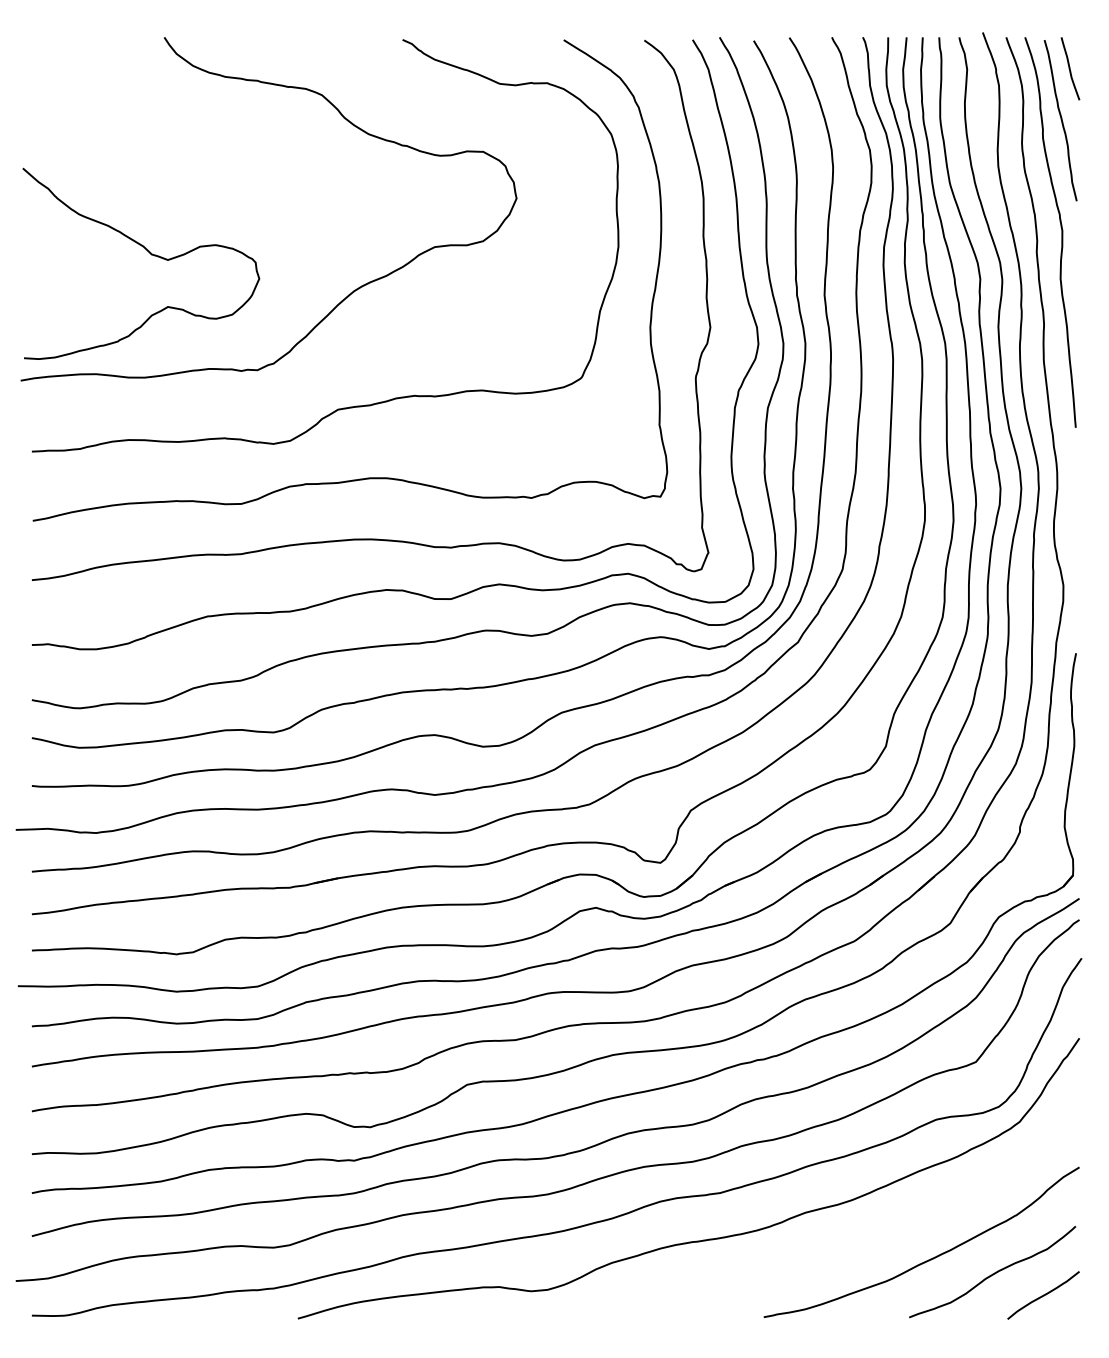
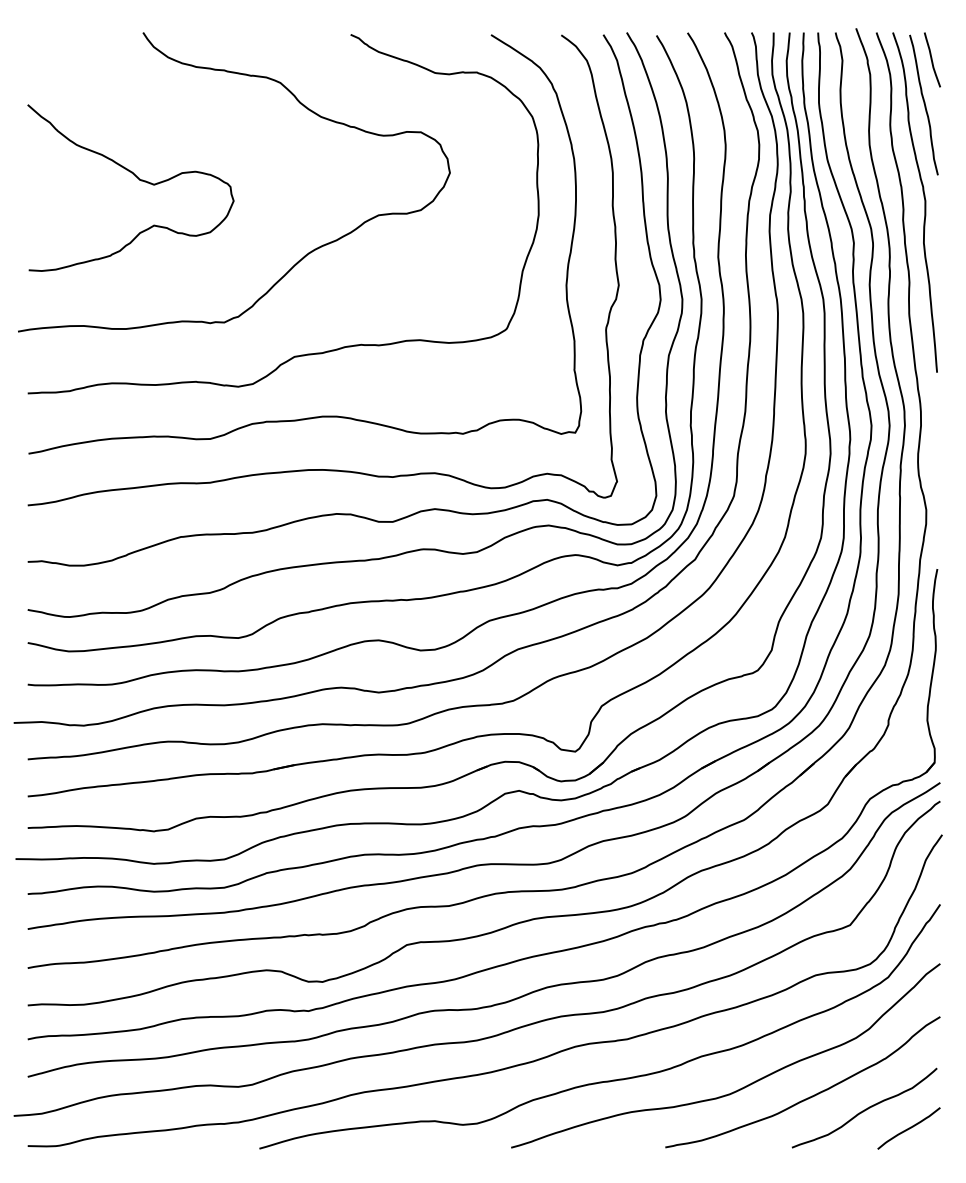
curve: (150, 254) -> (138, 179), moved
curve: (849, 1249) -> (739, 1088), added

